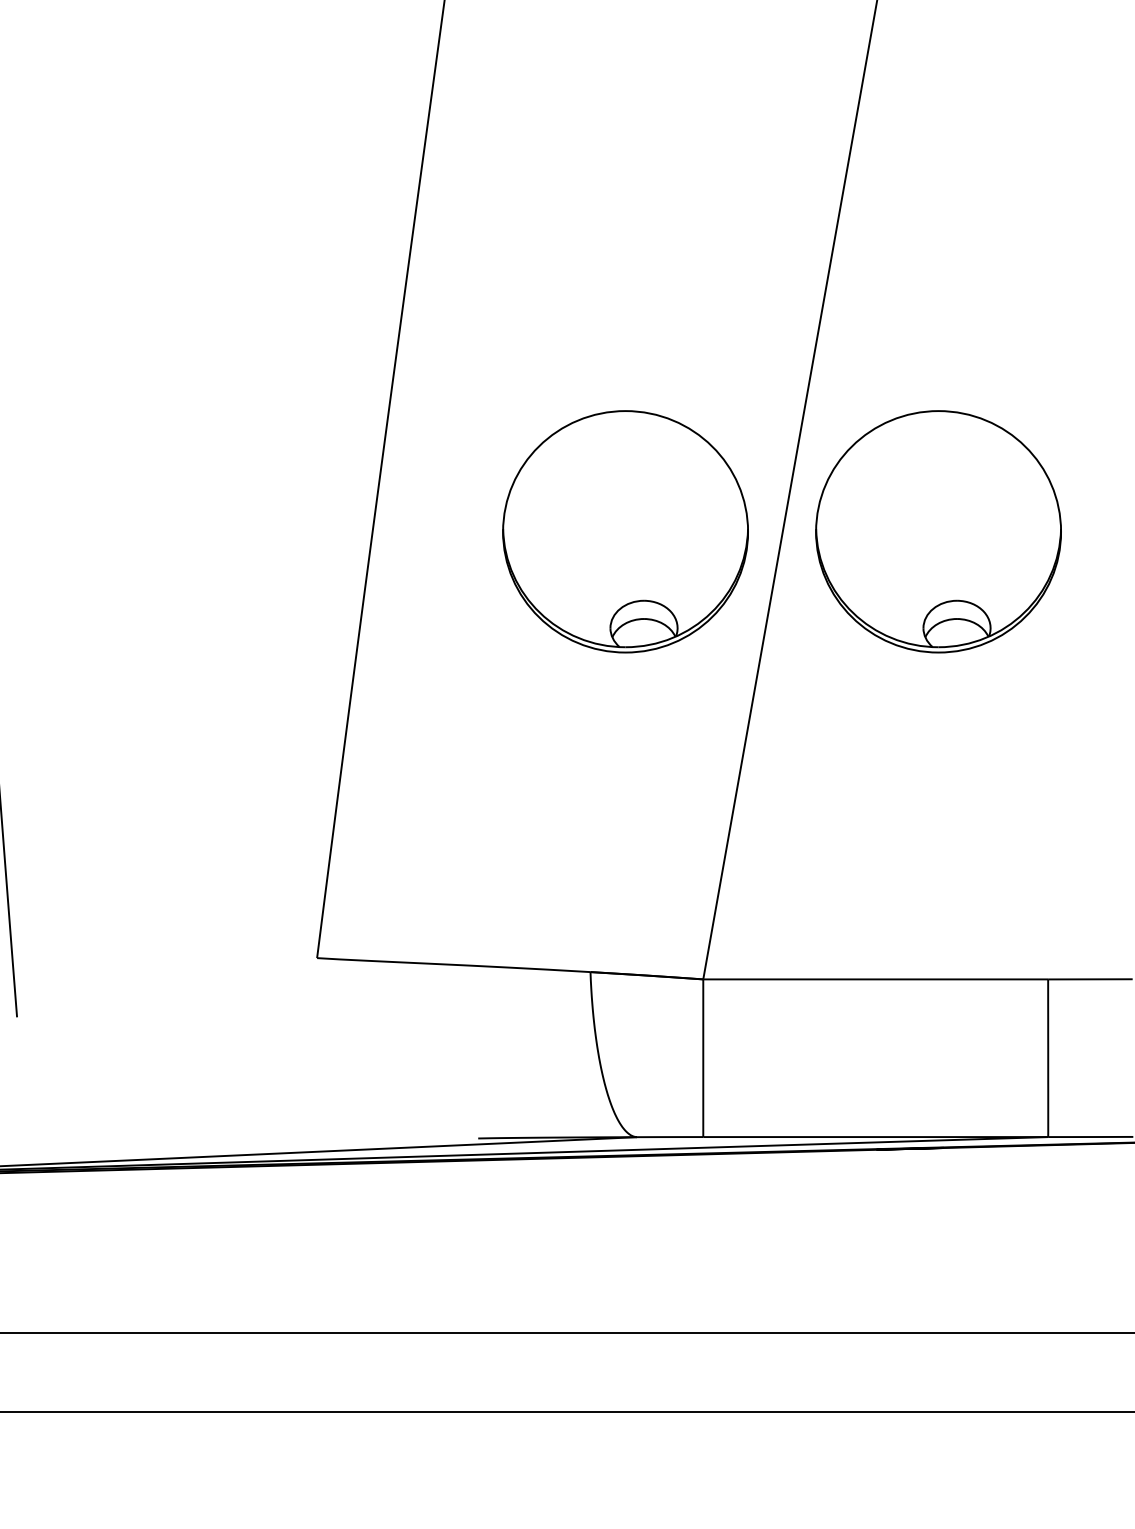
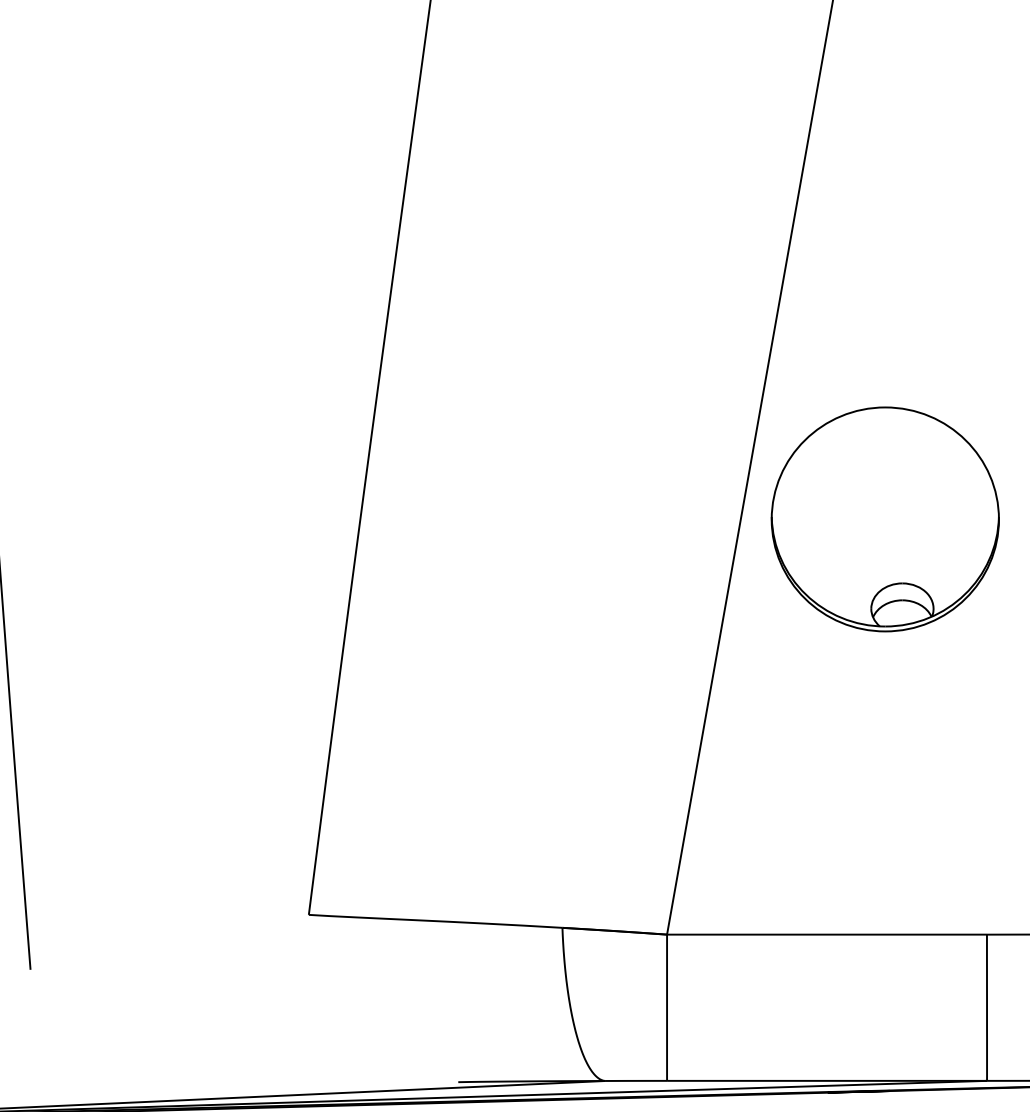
part: (625, 531) -> (594, 519), removed

